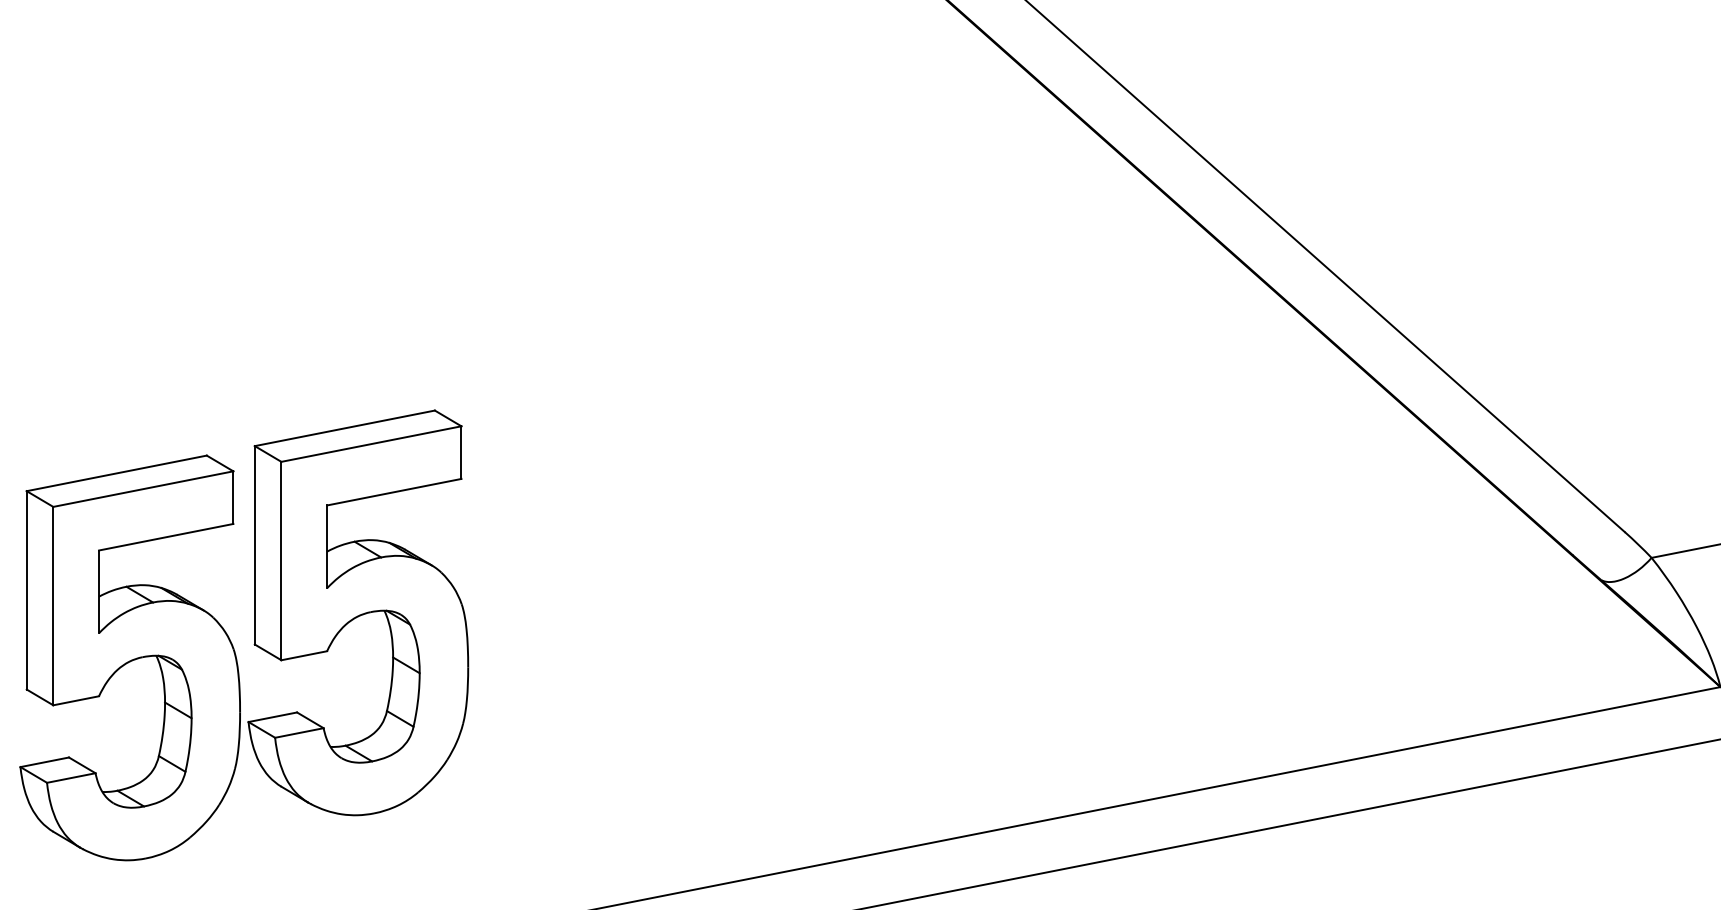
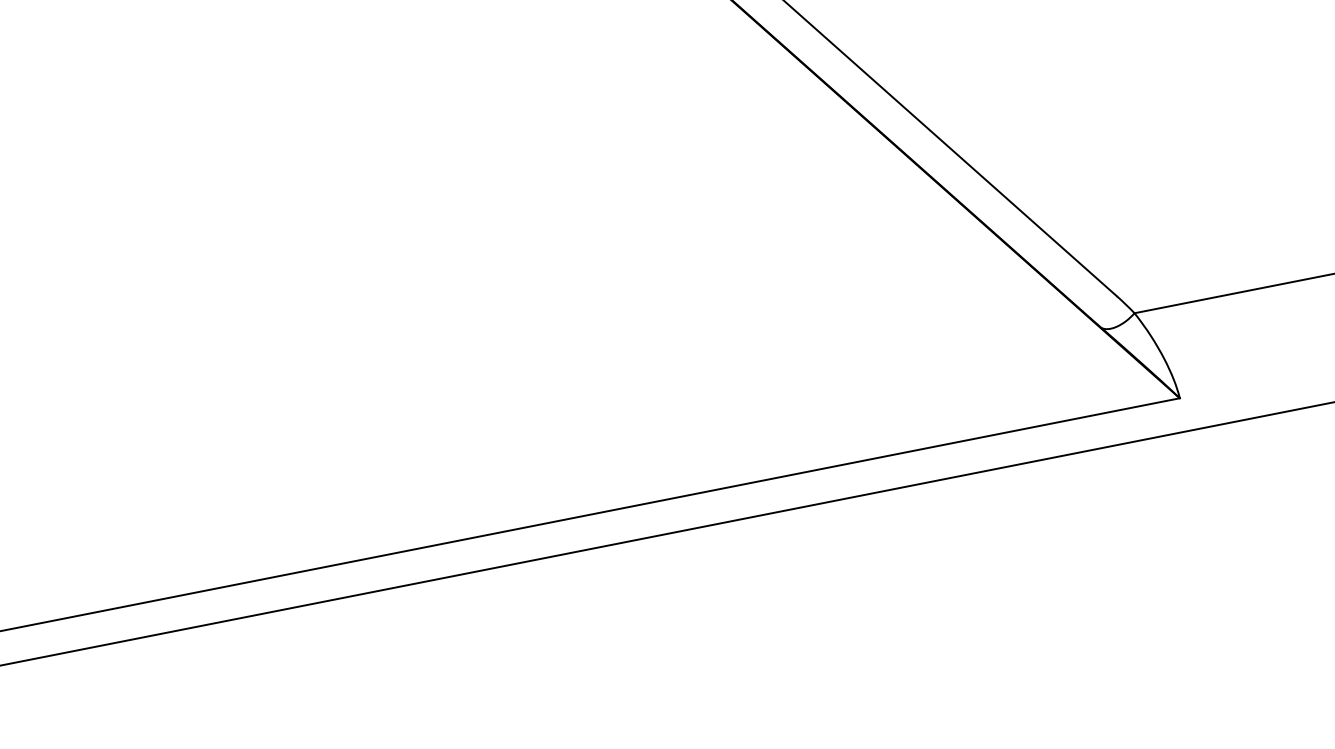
part: (244, 635) -> (208, 364), removed

